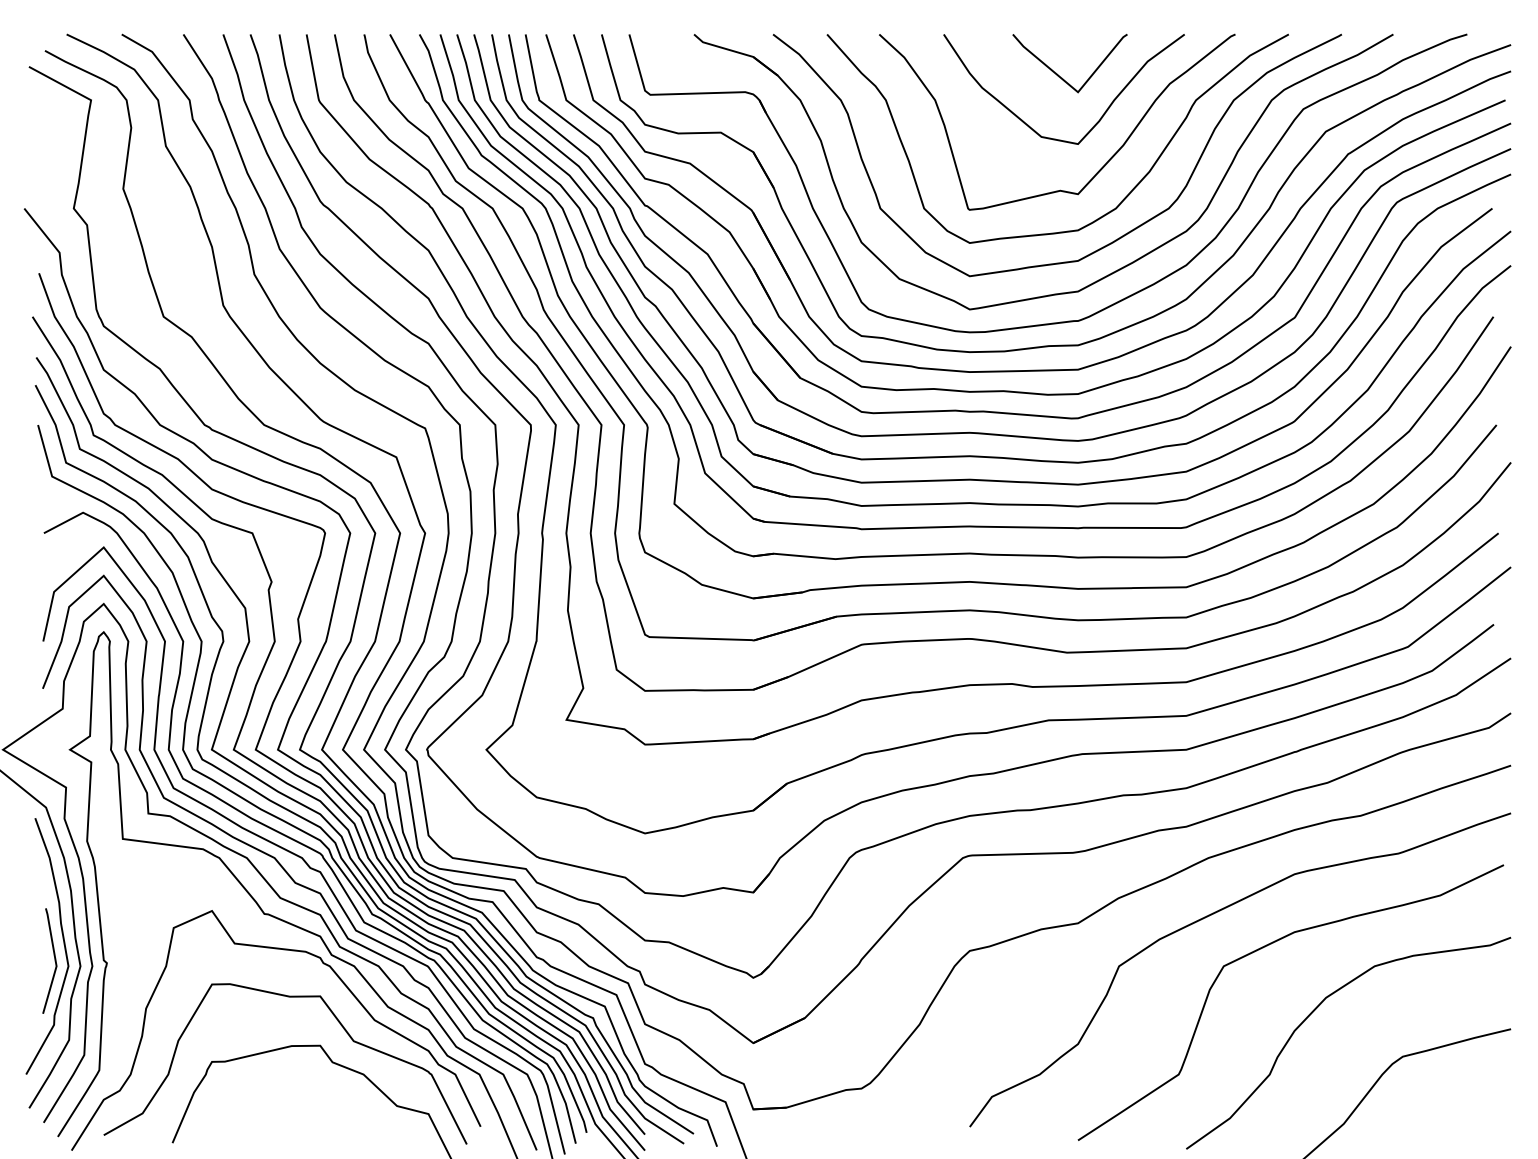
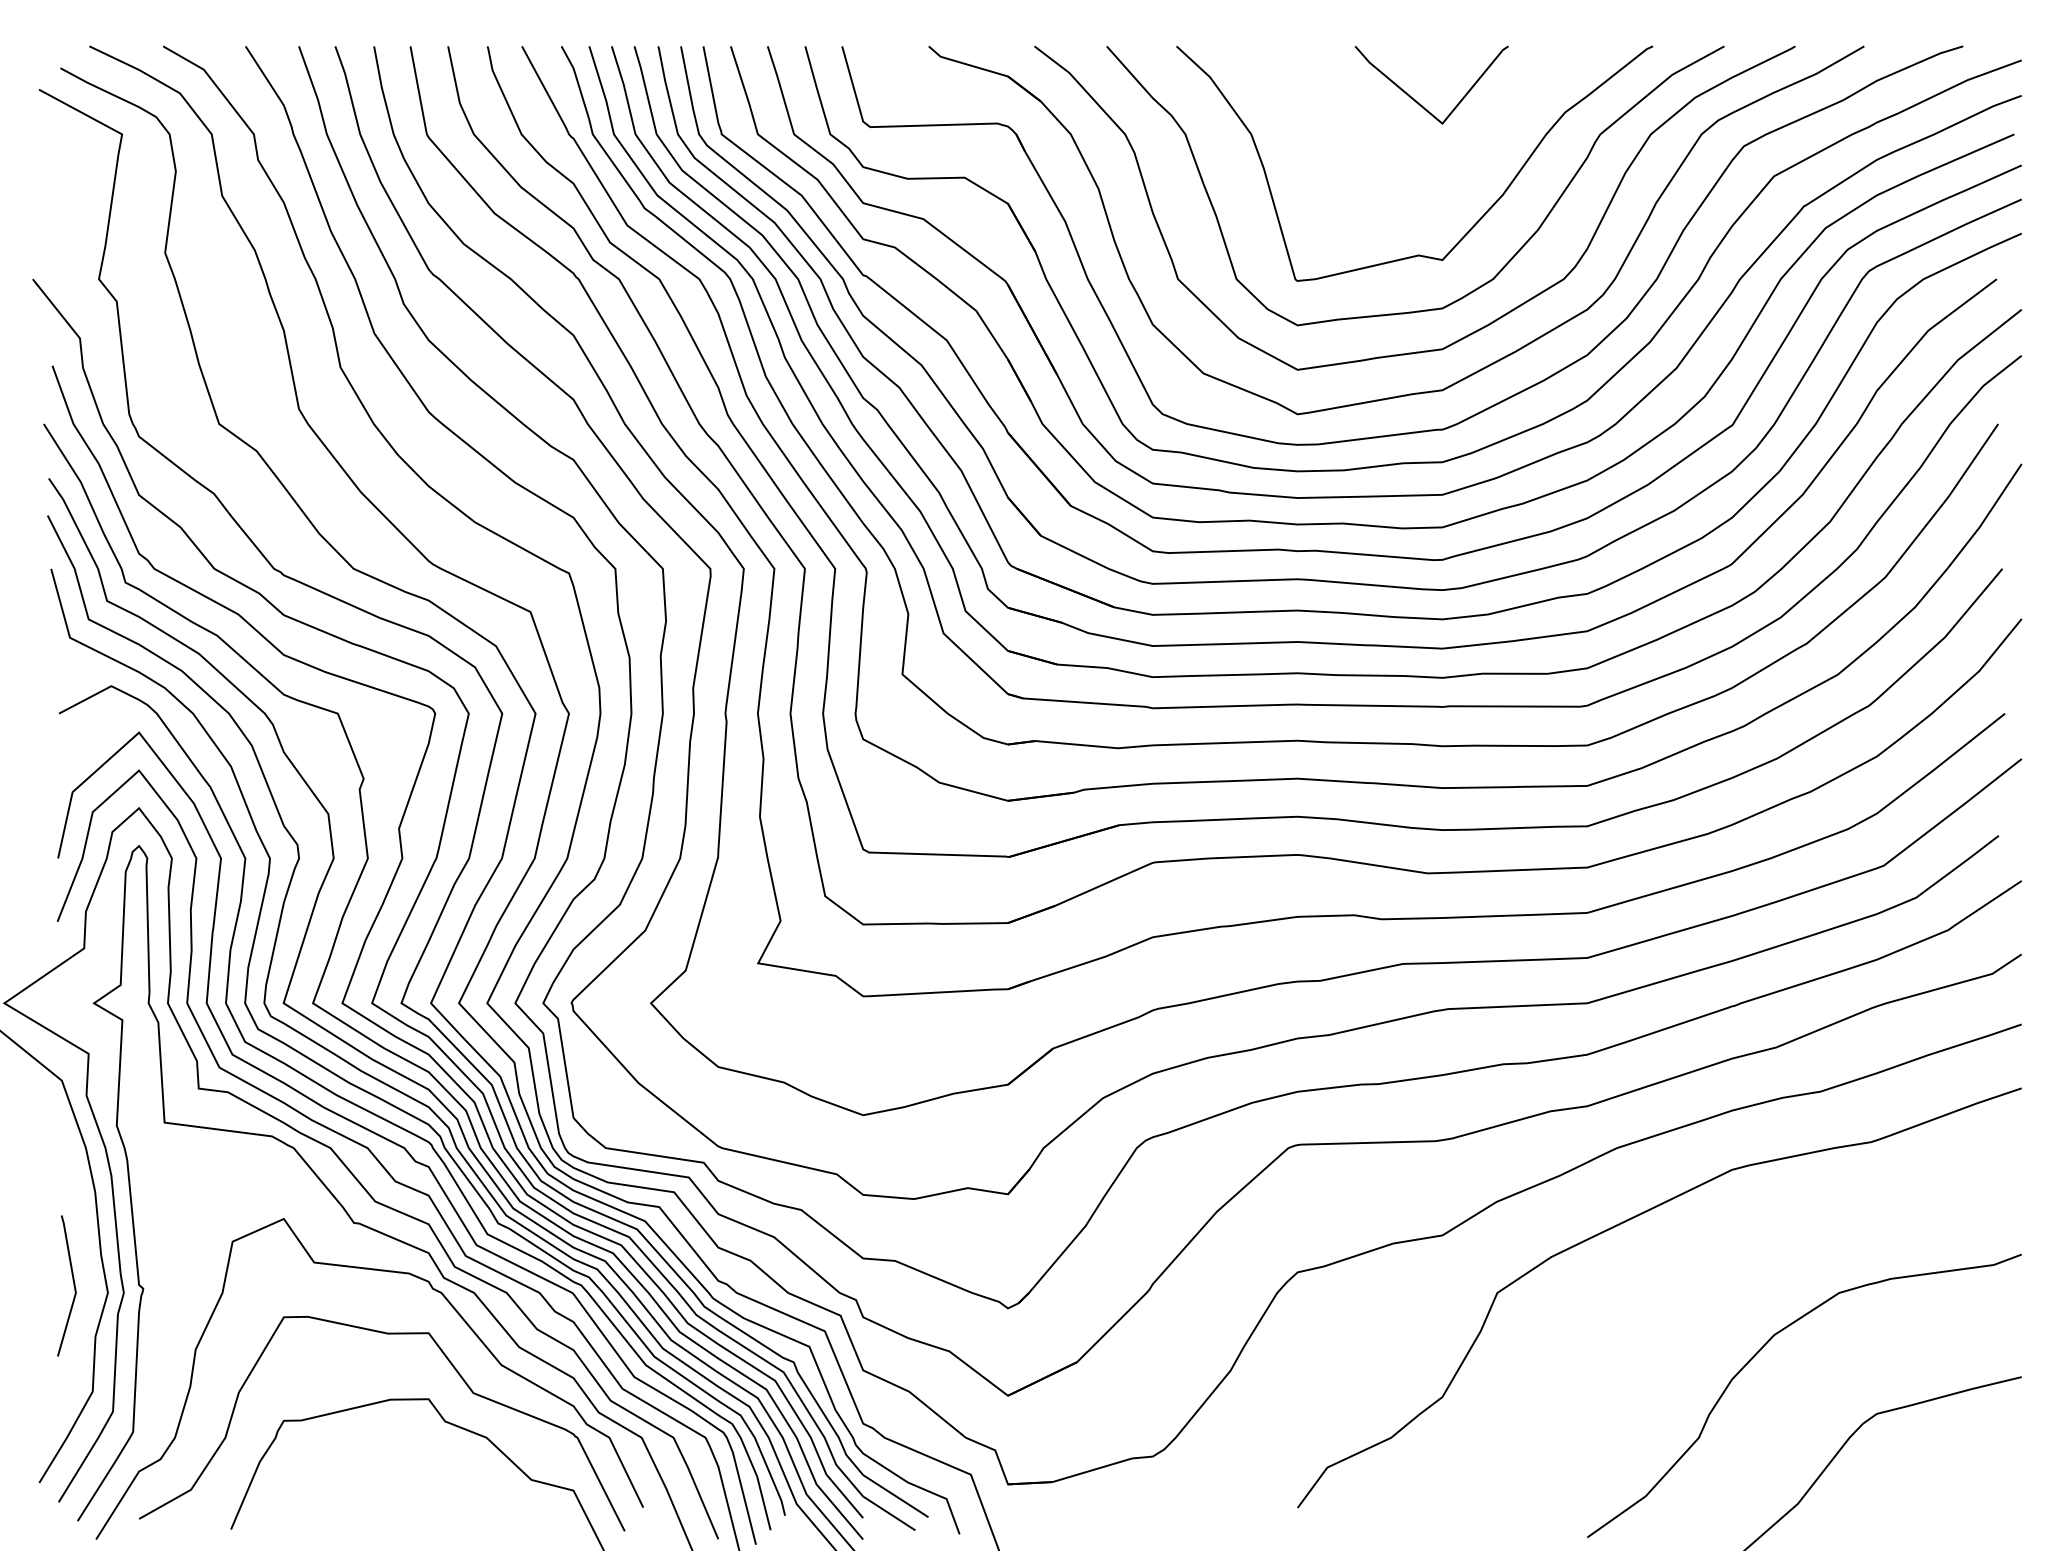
curve: (1101, 116) -> (1473, 156), removed
curve: (63, 944) -> (85, 1263), removed
curve: (1263, 948) -> (1690, 1268), removed

